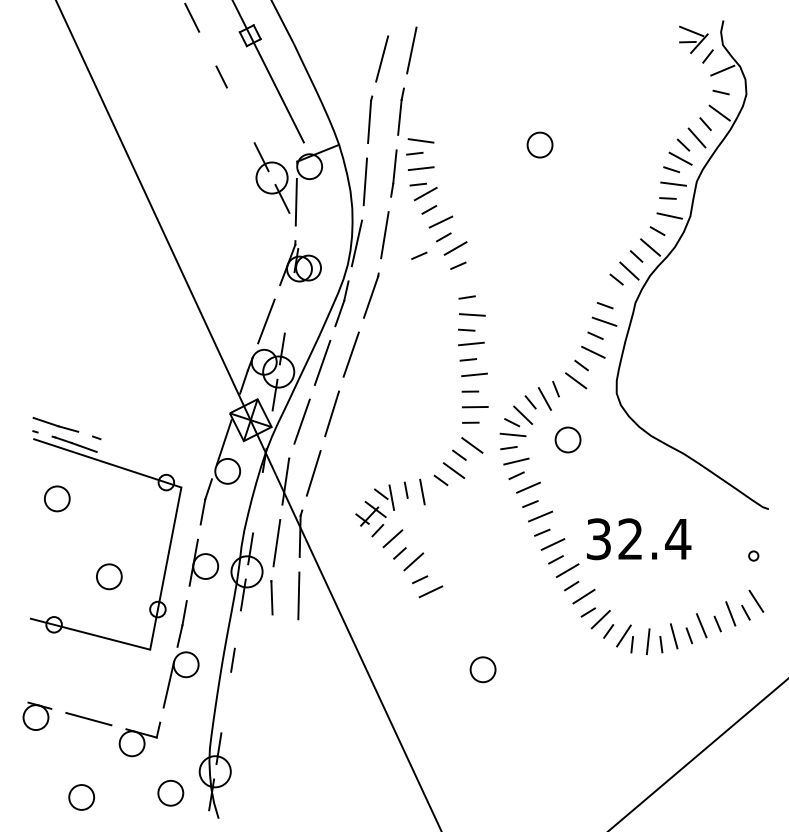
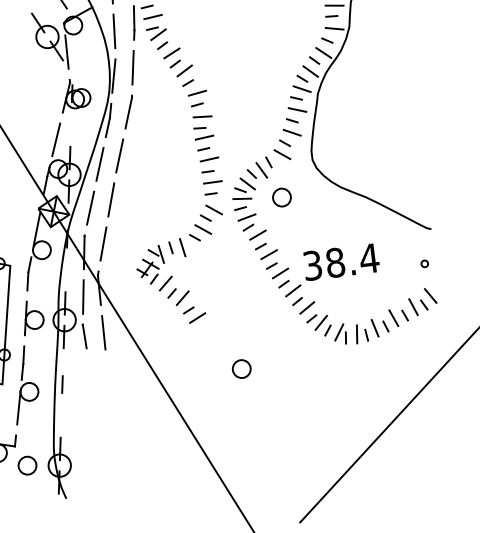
line: (419, 255) -> (159, 79), removed
line: (469, 281) -> (197, 93), added
line: (614, 293) -> (302, 88), added
text: (630, 539) -> (335, 263), 32.4 -> 38.4
part: (170, 792) -> (27, 465), moved

